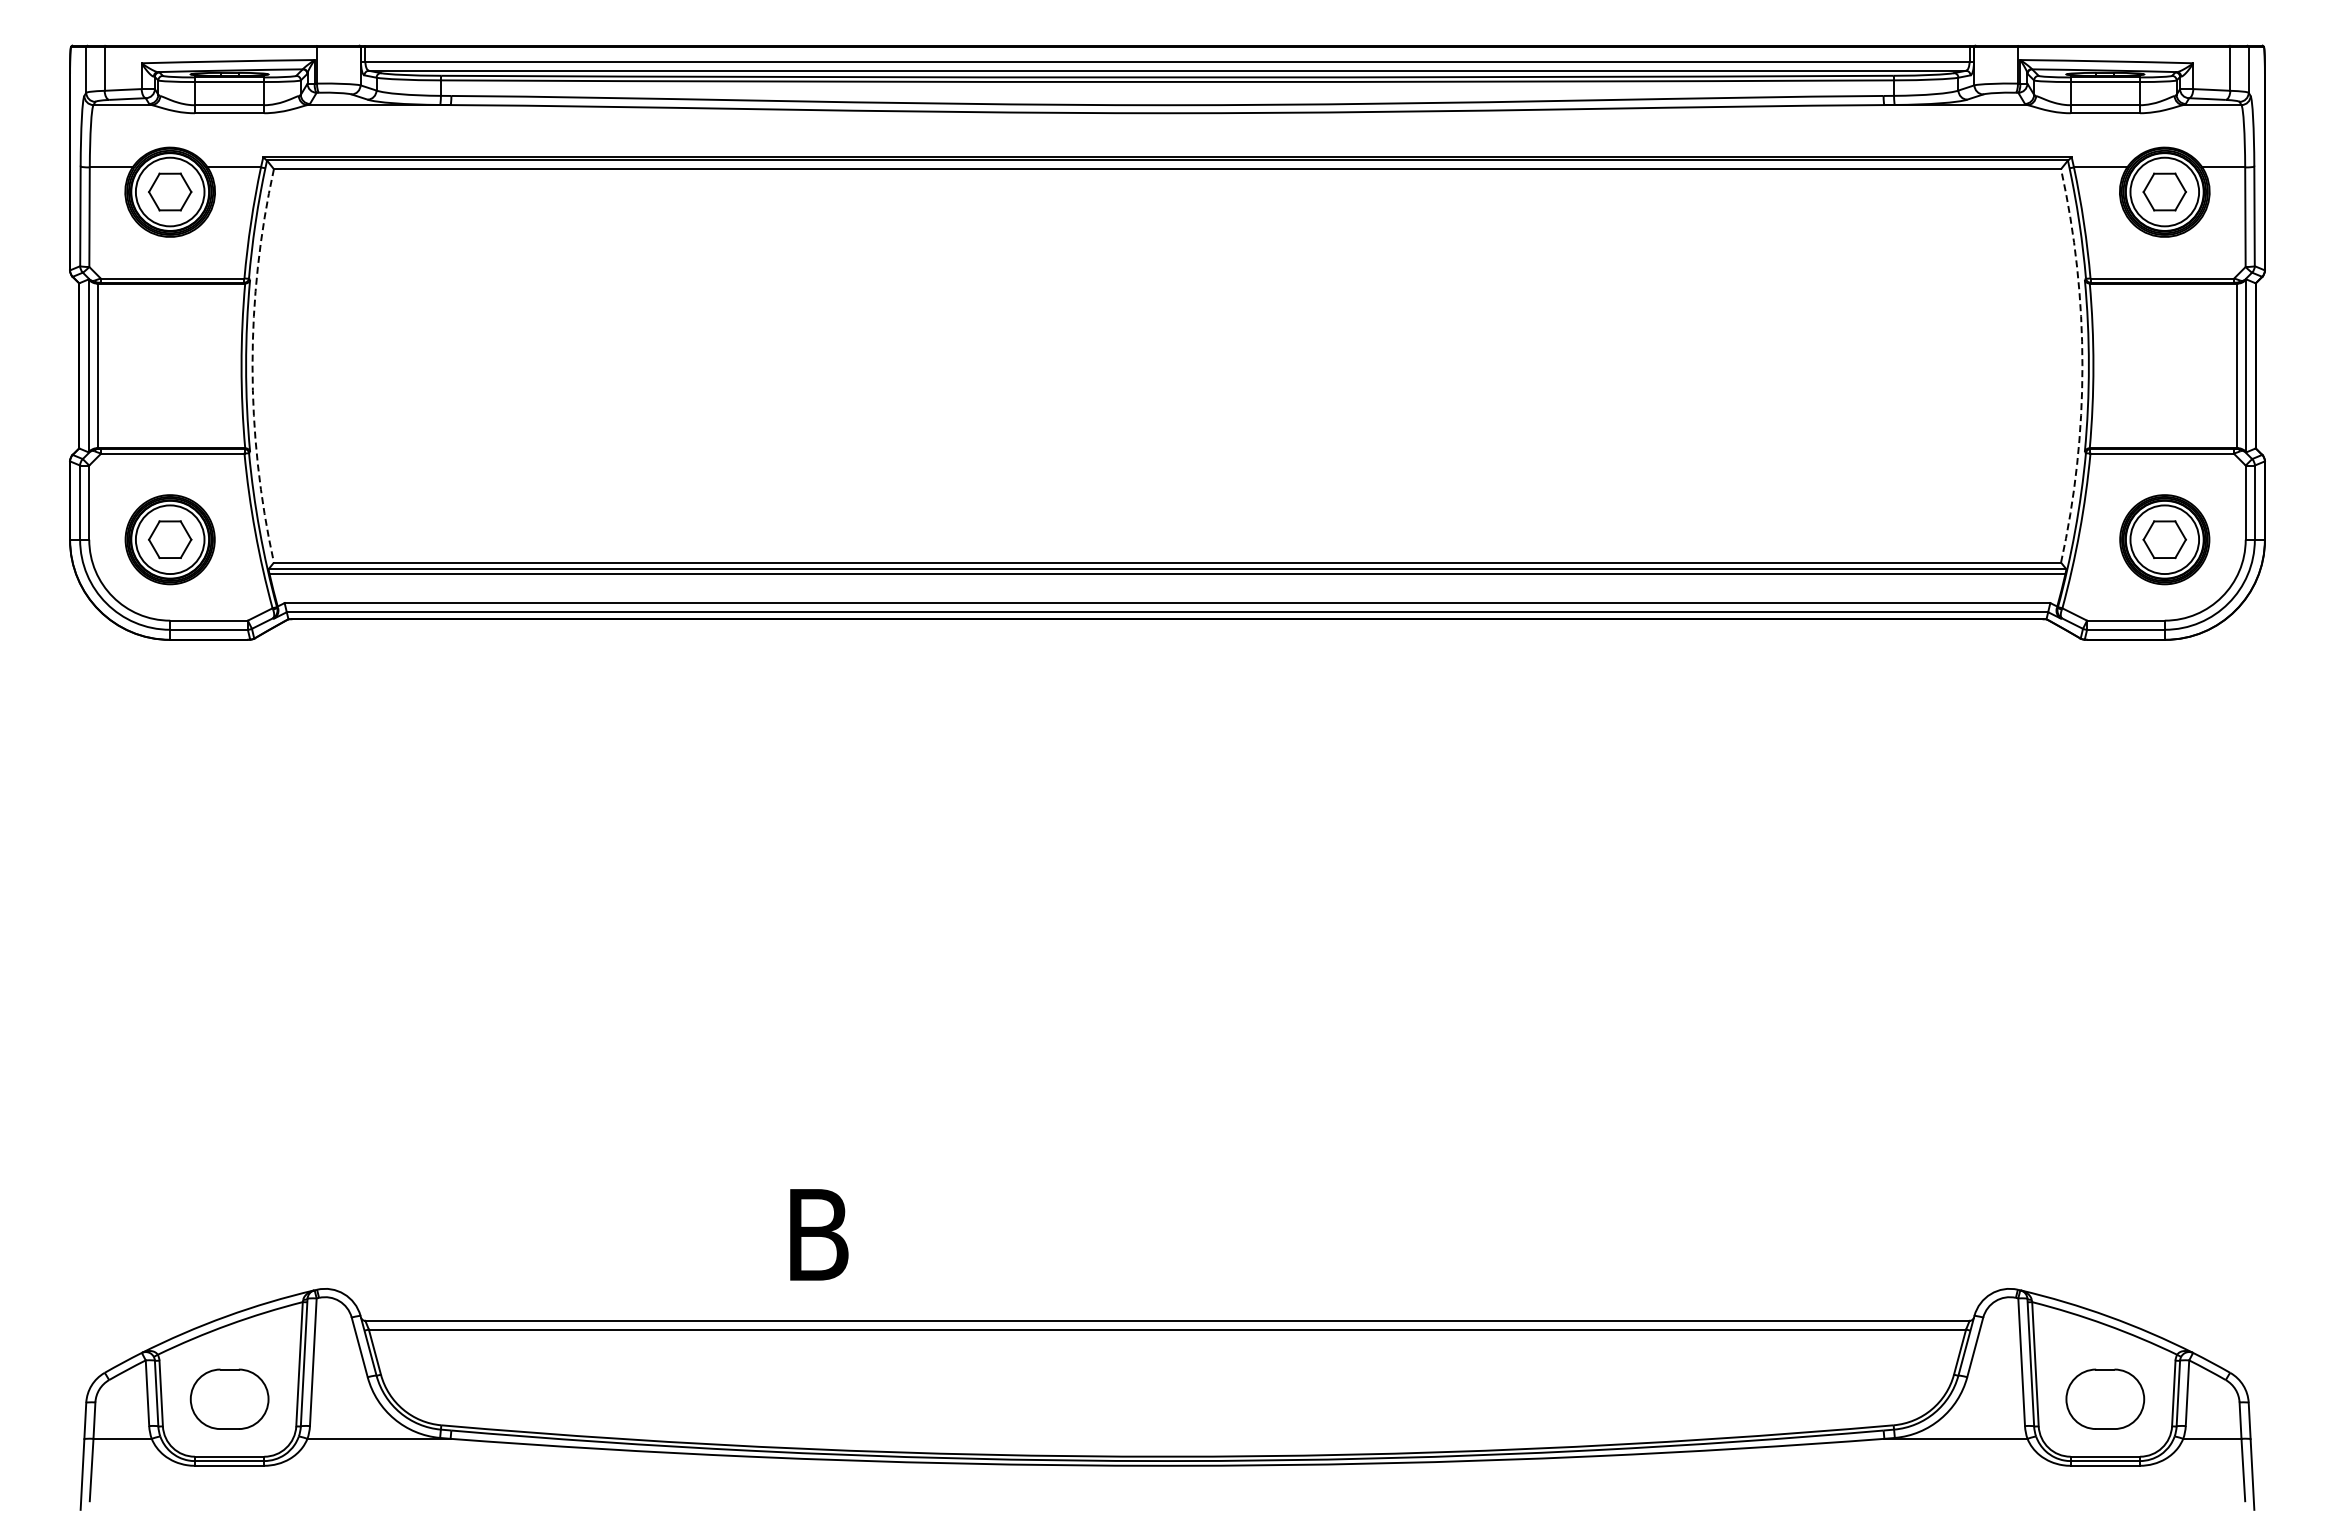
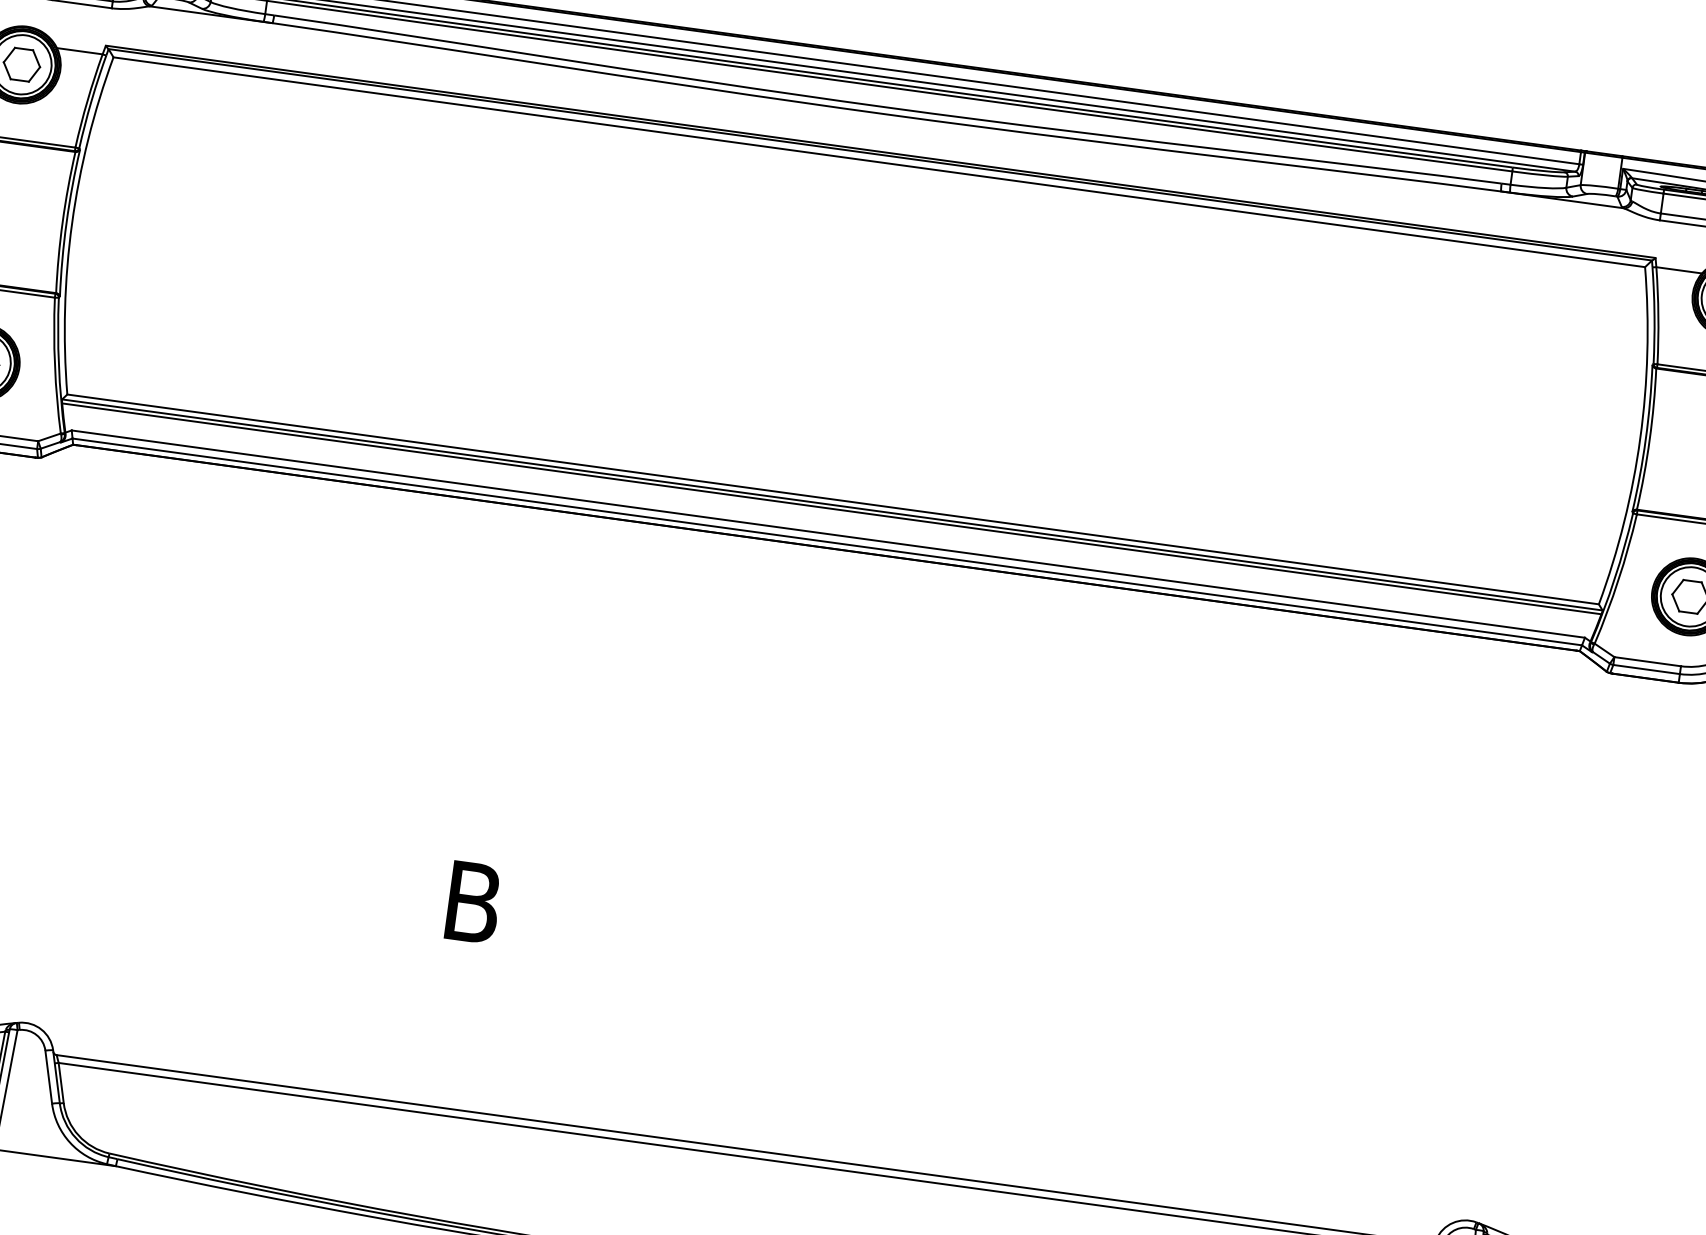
arc: (252, 365) -> (72, 223), dashed -> solid
arc: (2082, 365) -> (1640, 437), dashed -> solid
text: (819, 1234) -> (474, 902), moved

